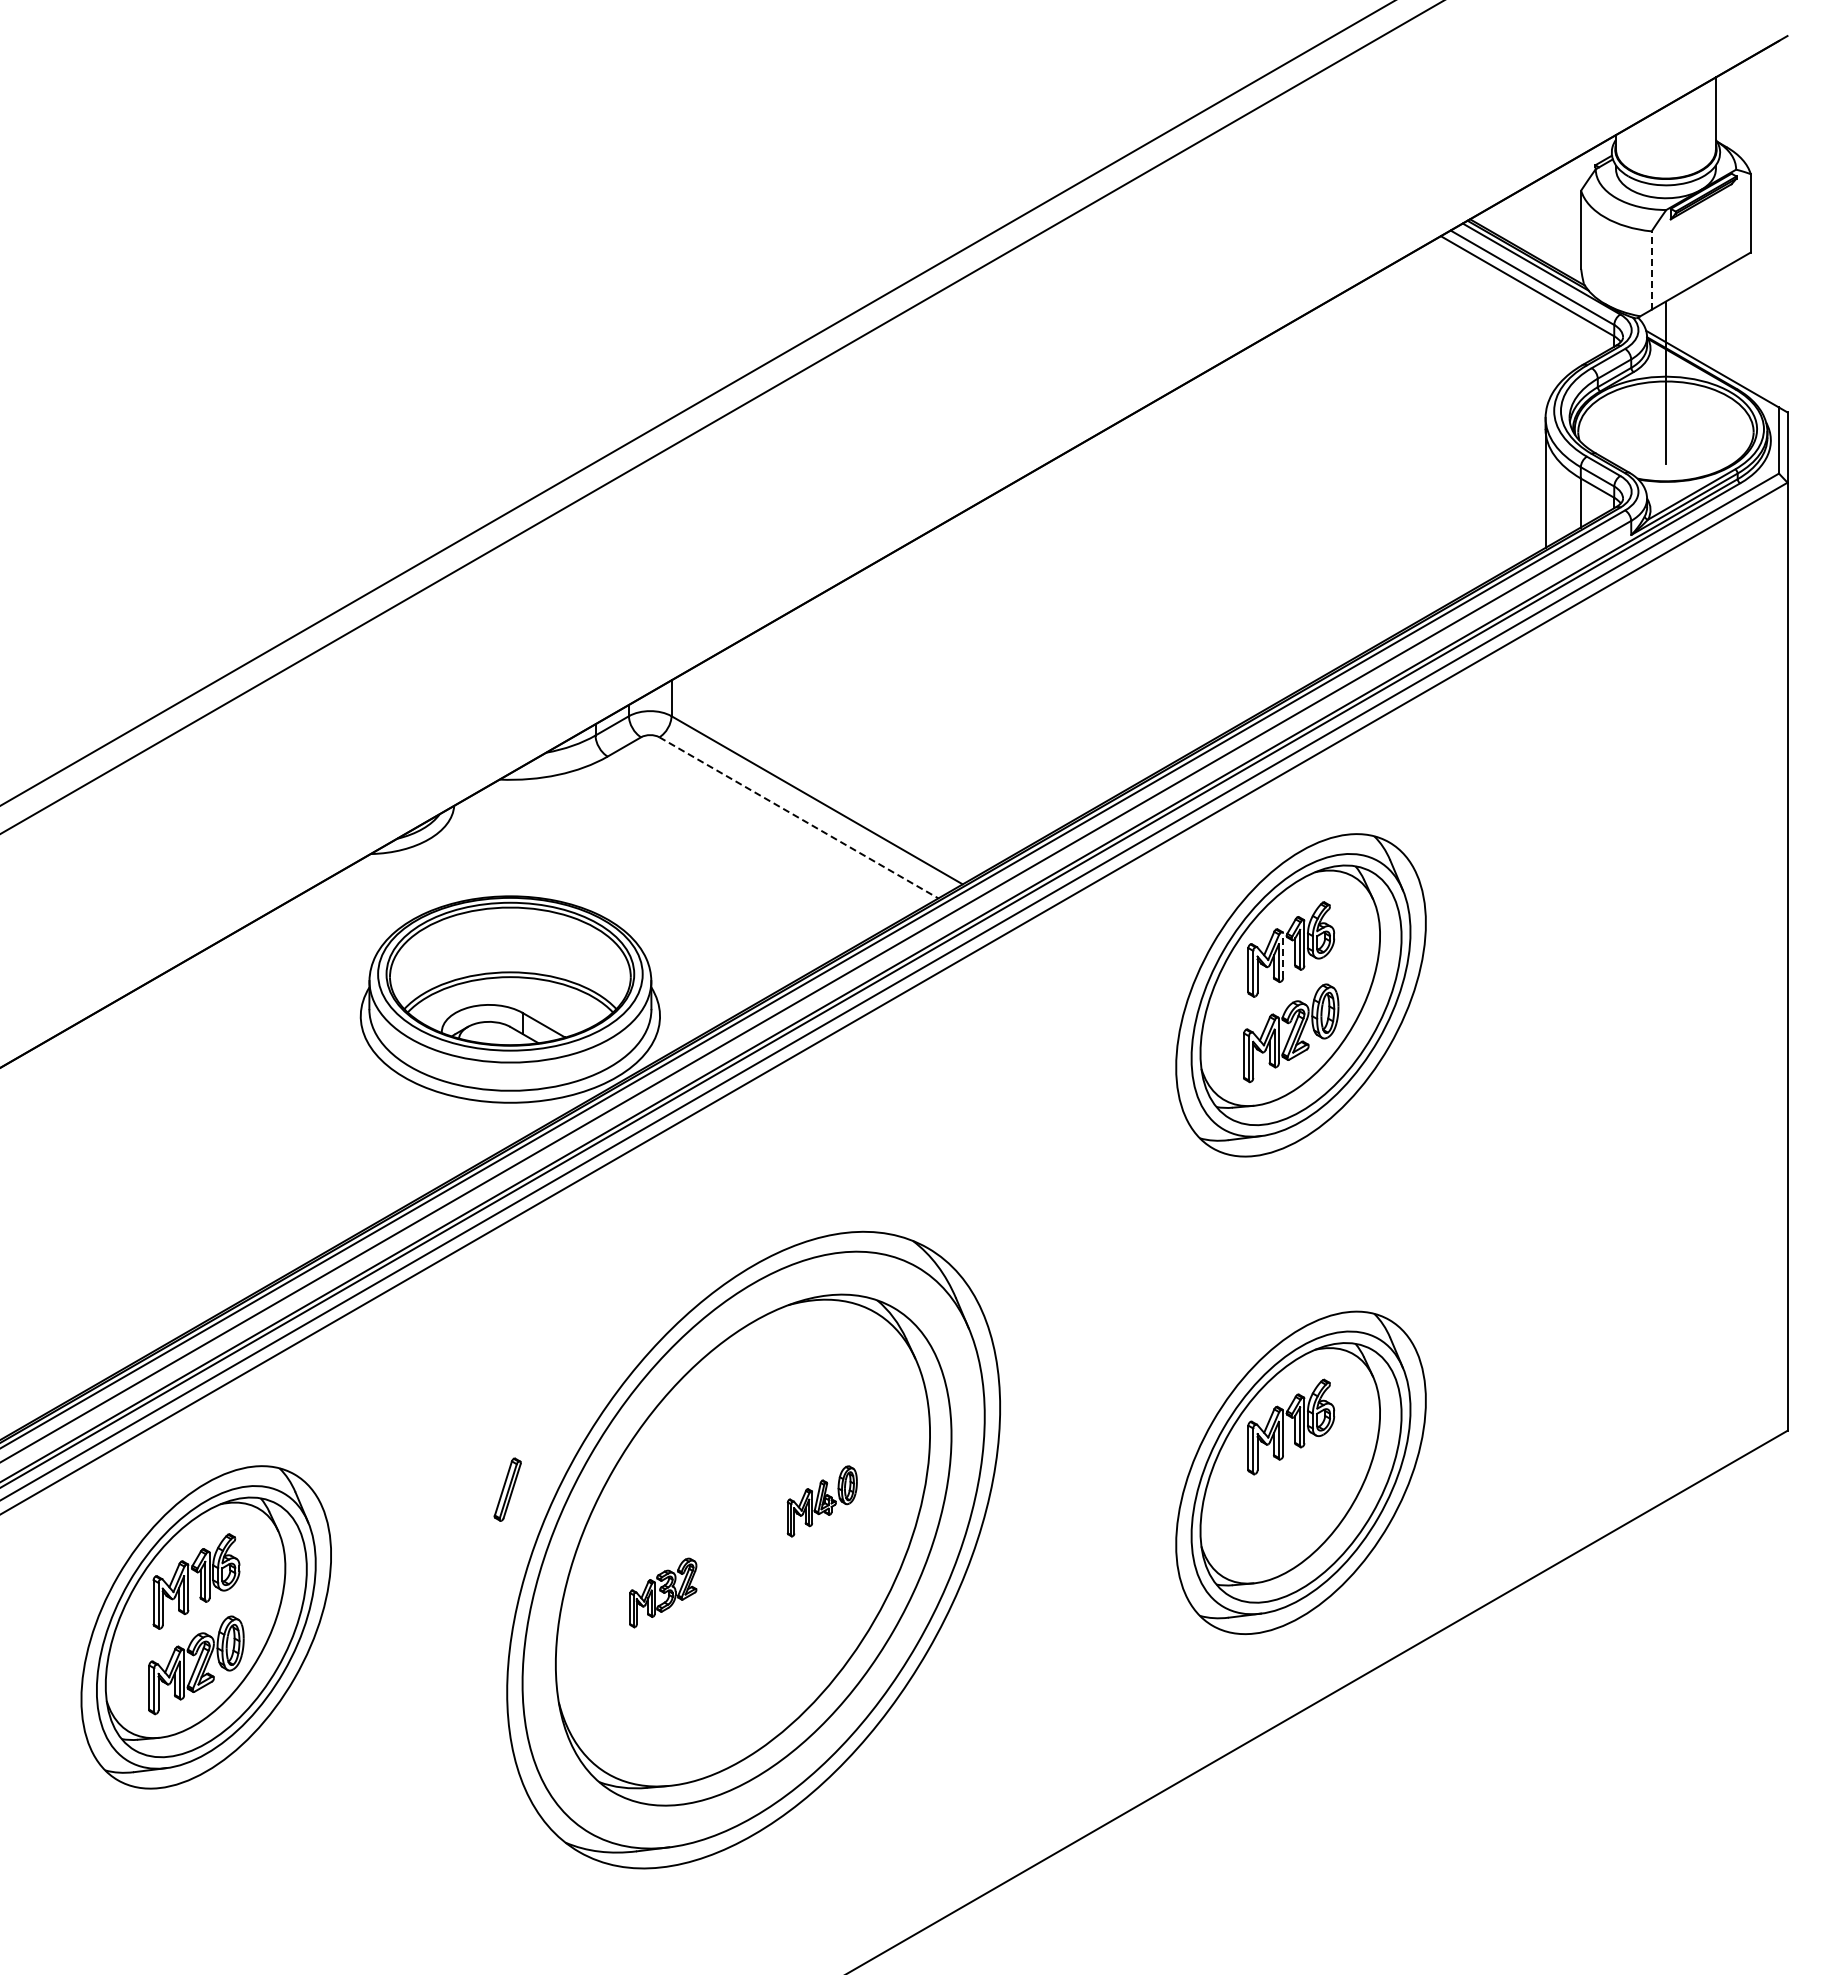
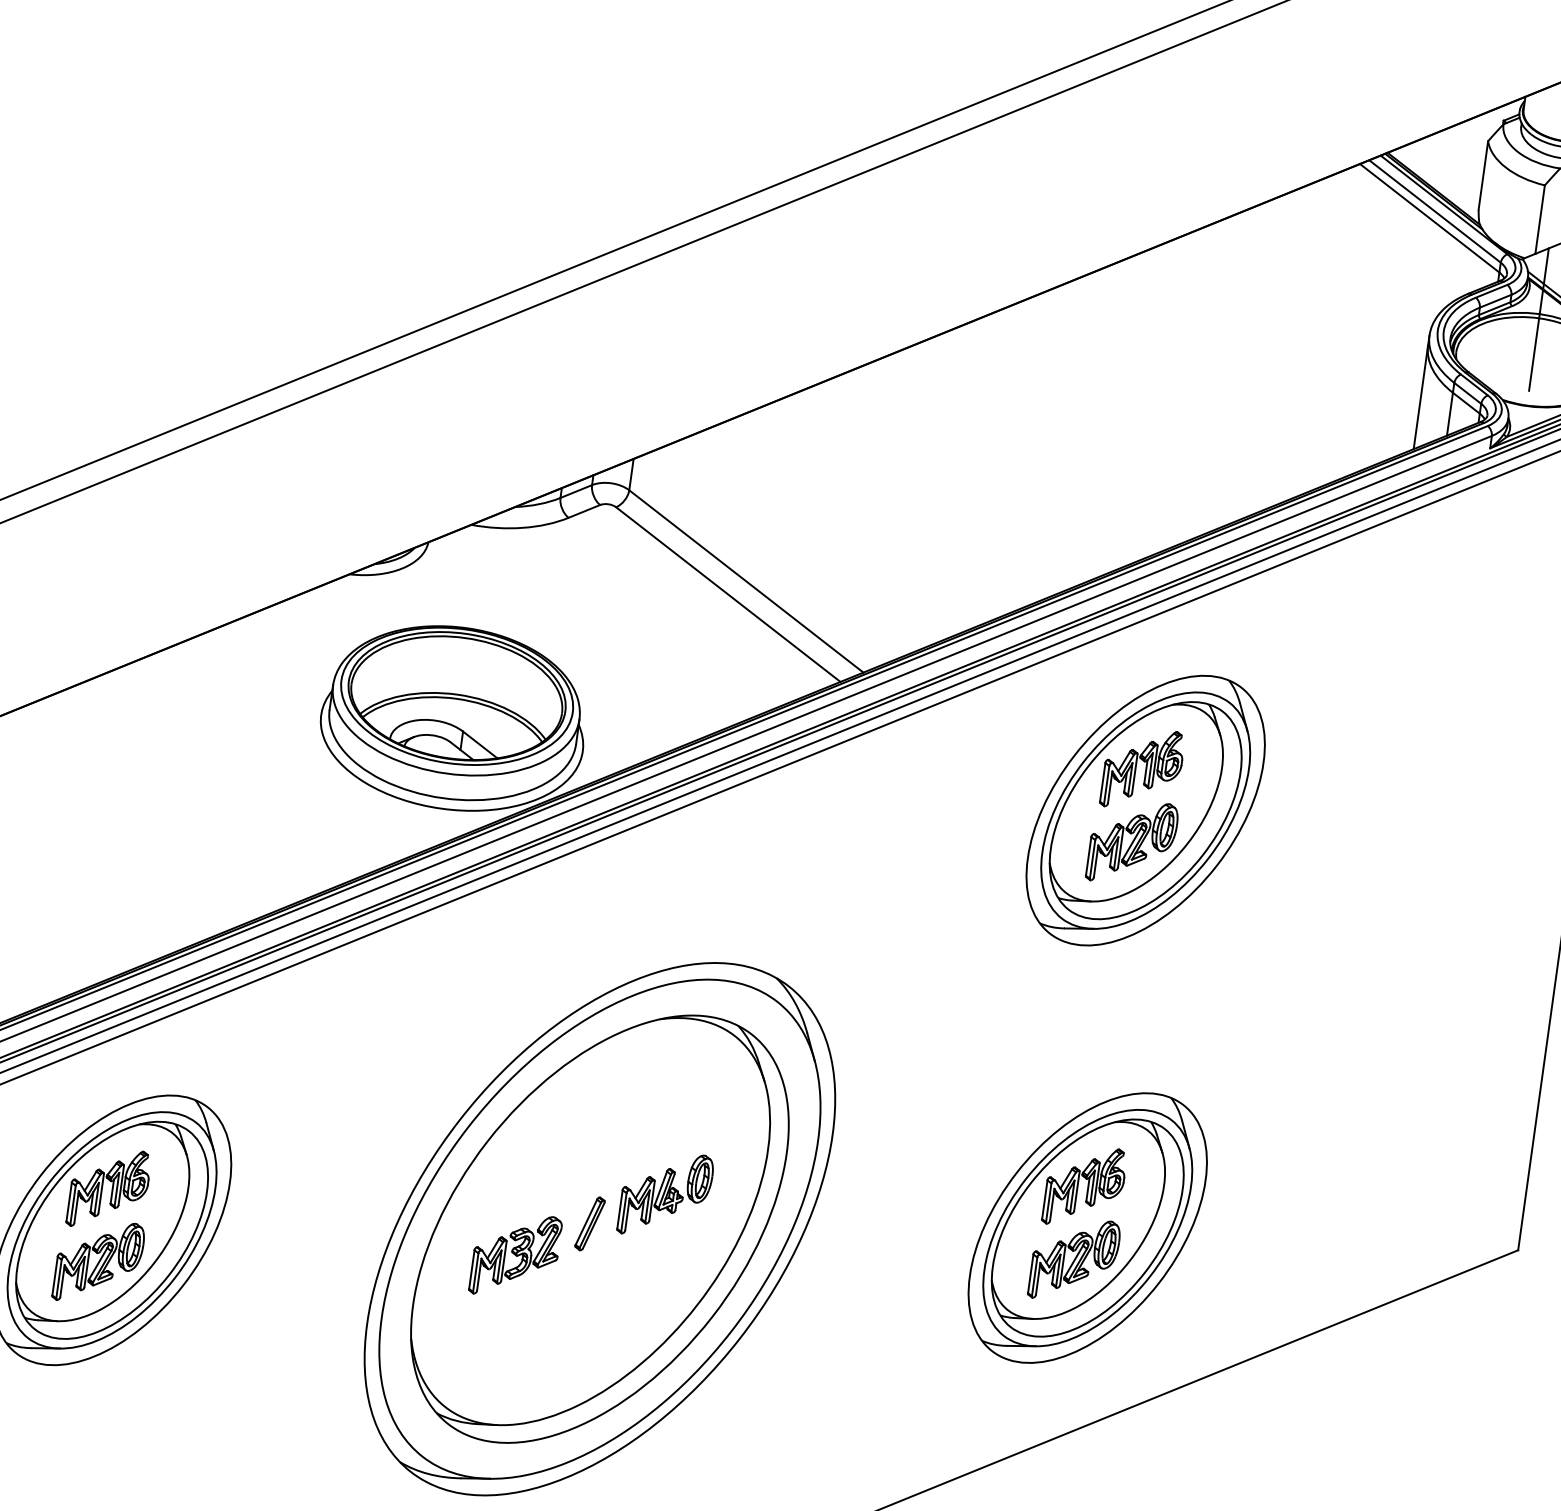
line: (1651, 270) -> (1539, 219), dashed -> solid
line: (799, 818) -> (728, 595), dashed -> solid
line: (1283, 955) -> (1135, 773), dashed -> solid
part: (507, 1489) -> (589, 1223), moved
part: (822, 1501) -> (665, 1195), size x1.43
part: (1291, 1510) -> (1074, 1259), added
part: (663, 1592) -> (515, 1255), size x1.43

